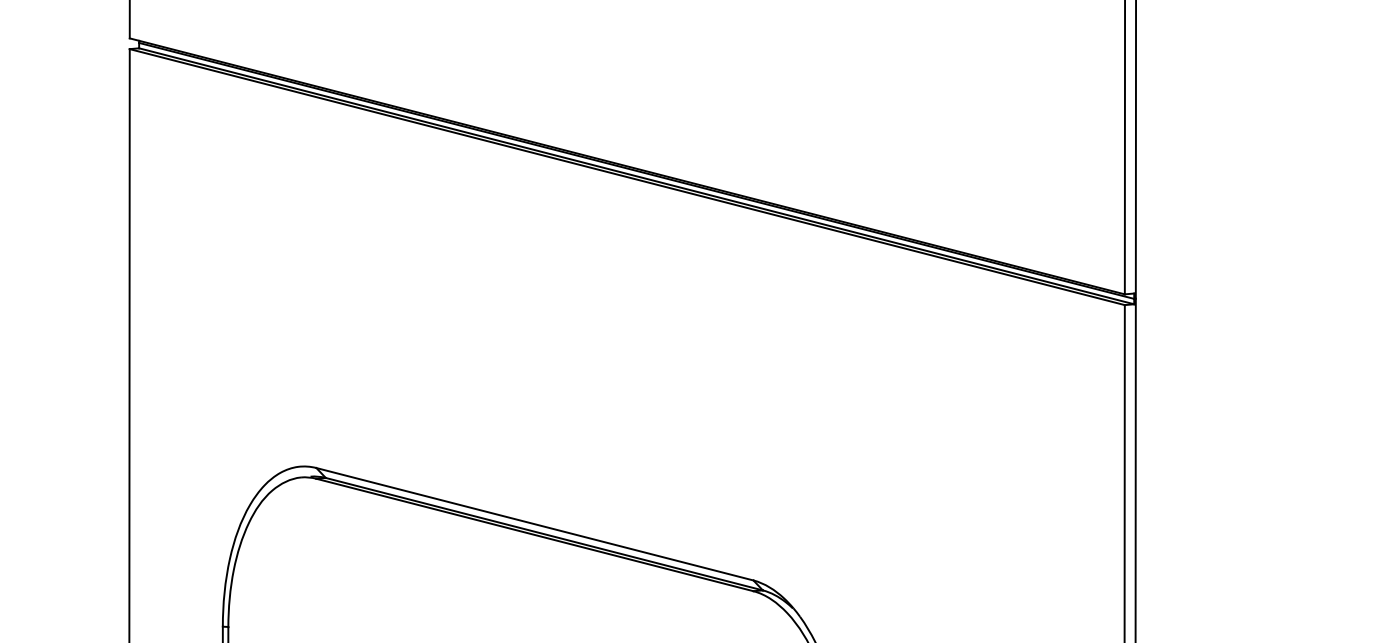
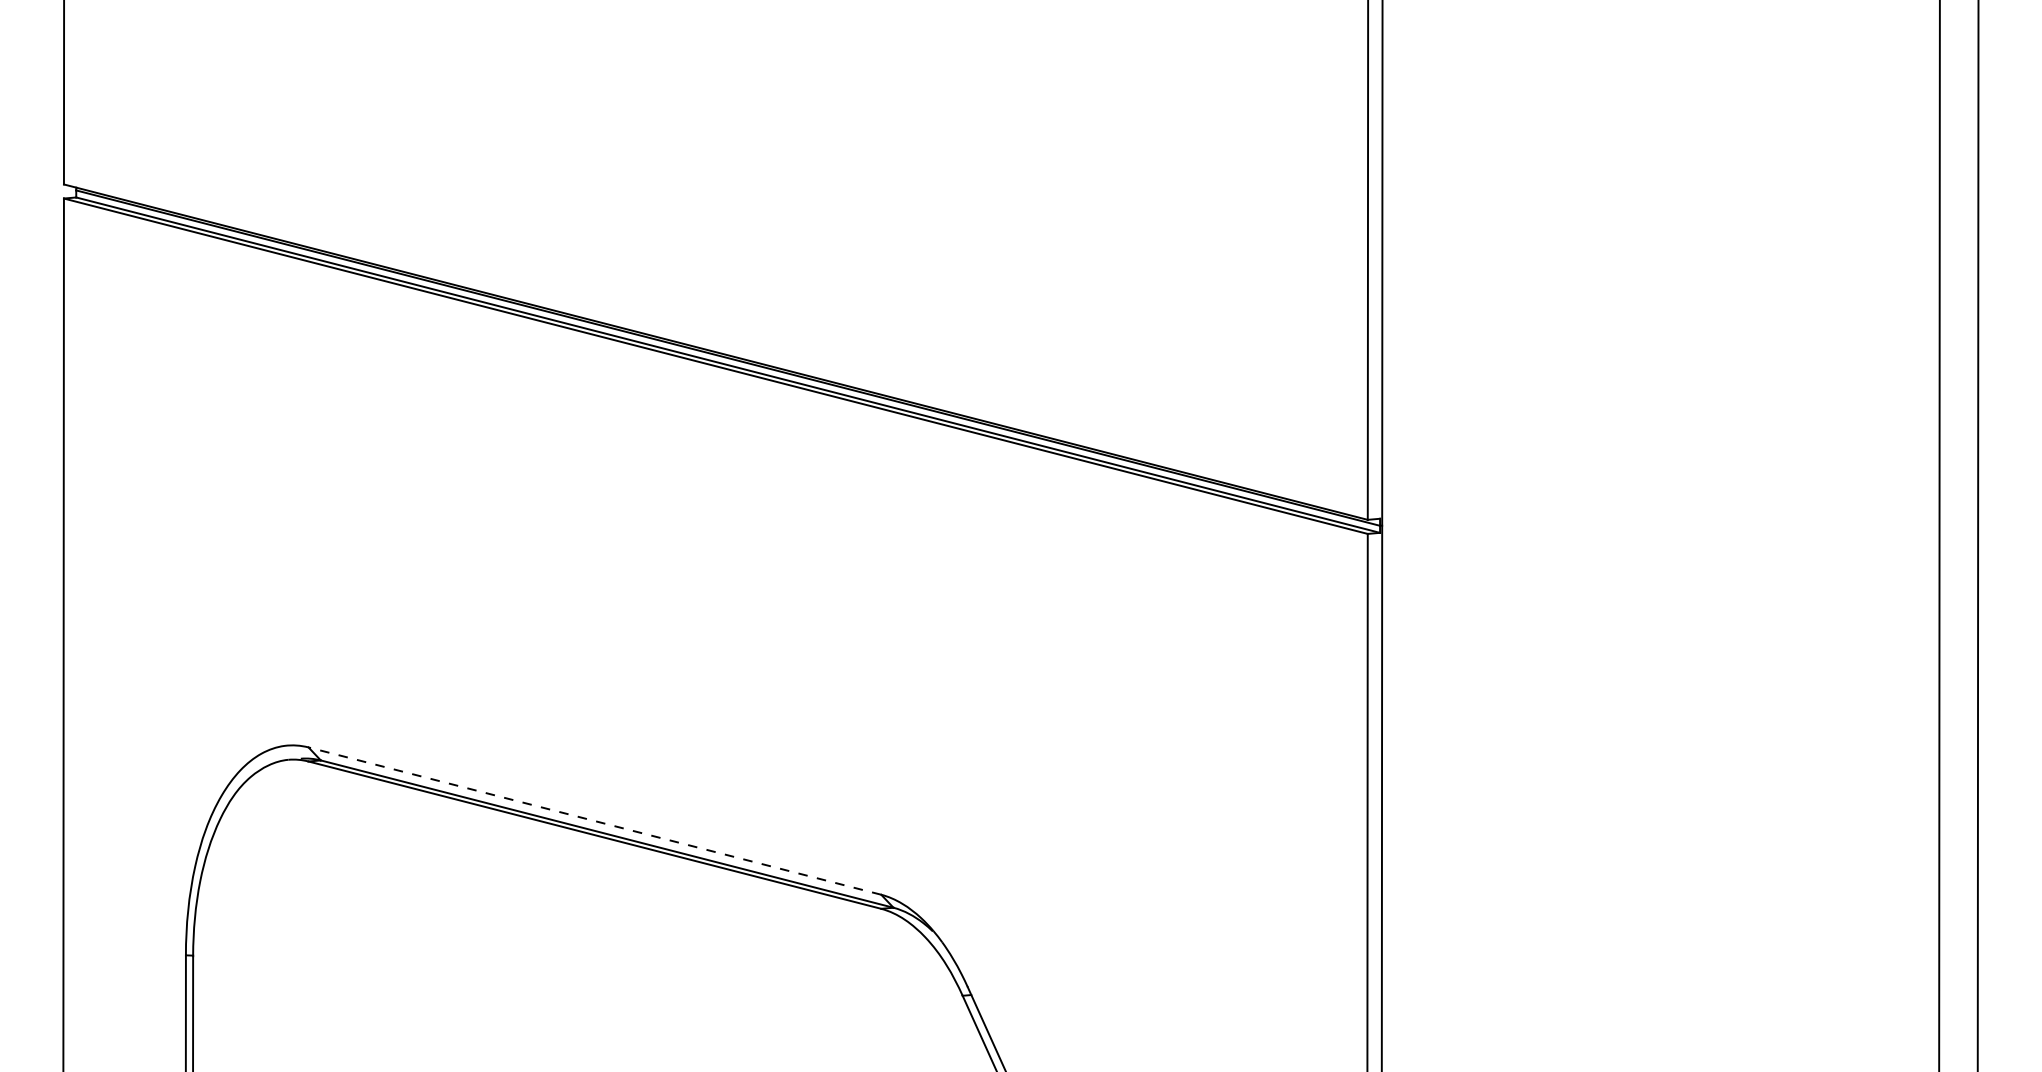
line: (534, 524) -> (594, 821), solid -> dashed

